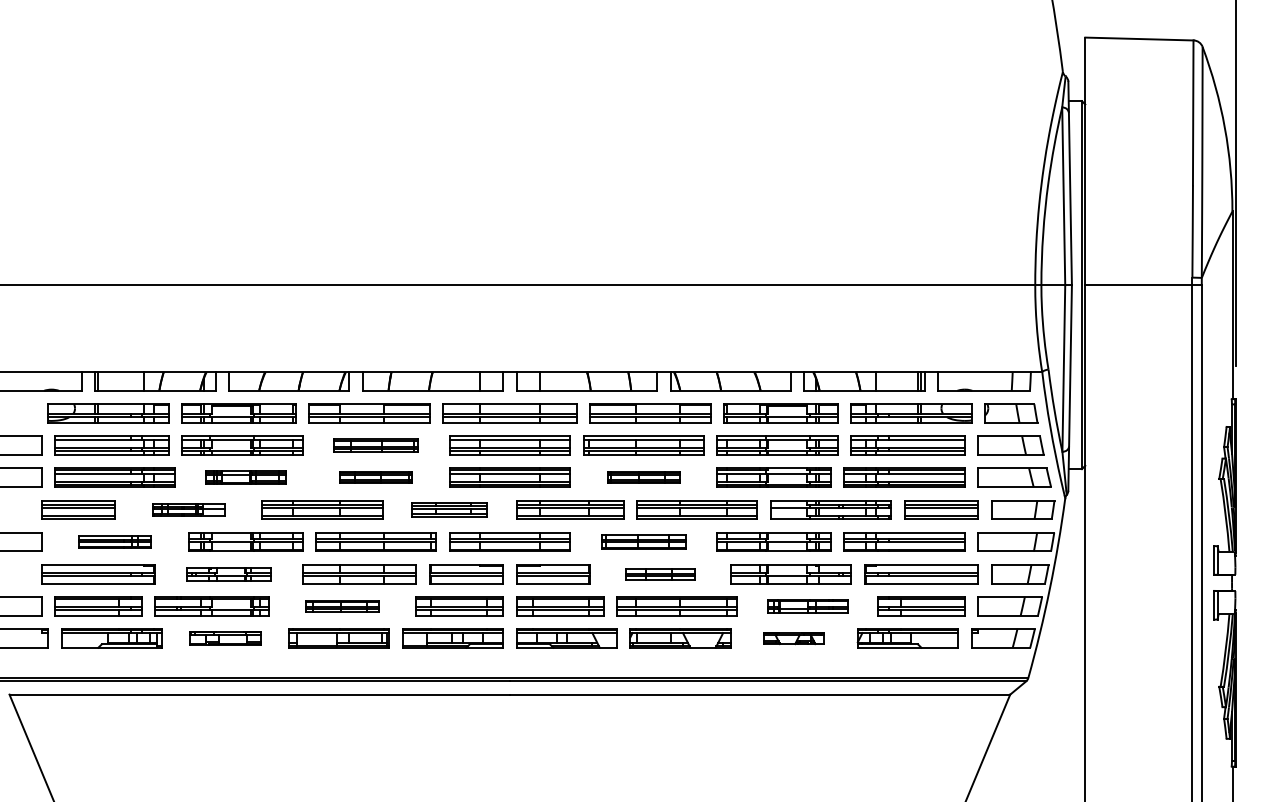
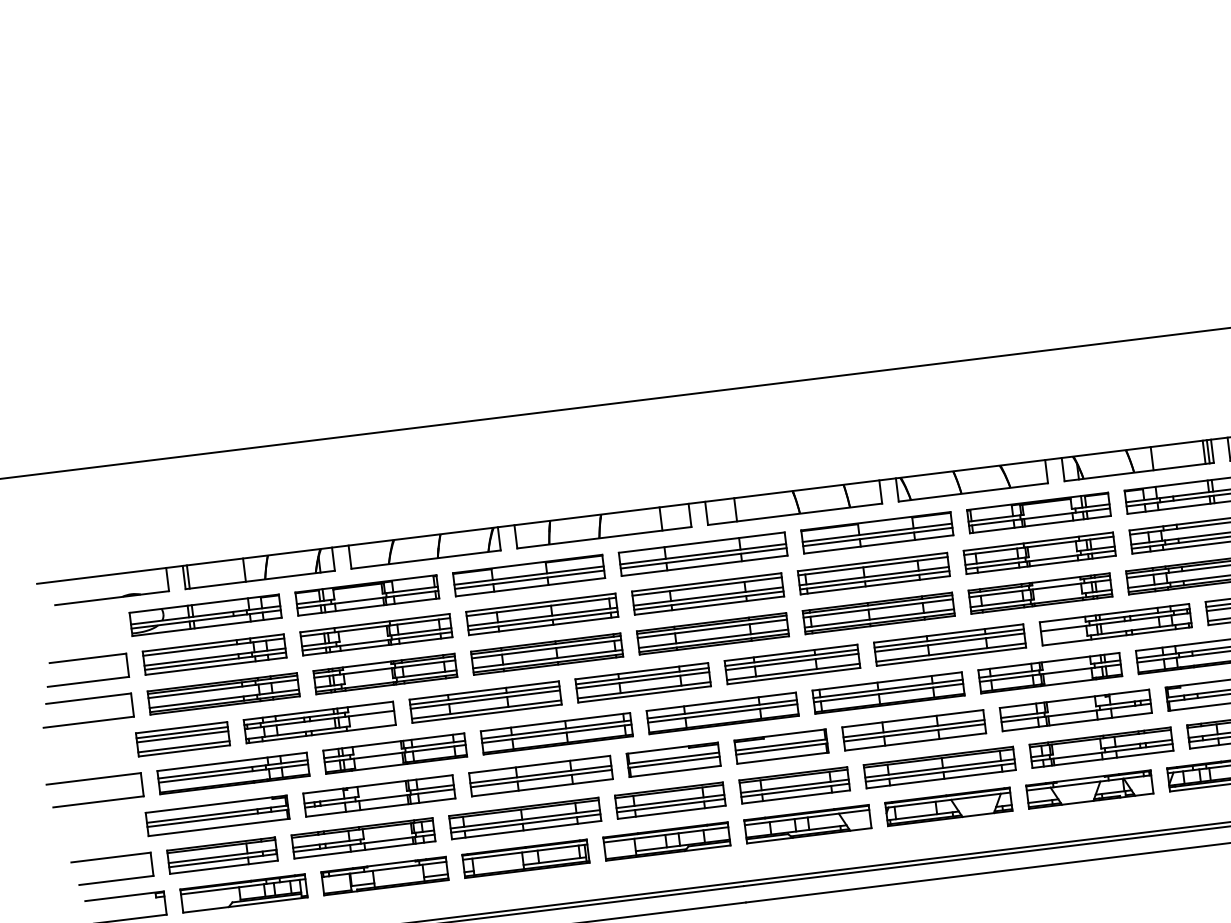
part: (375, 445) -> (541, 614), size x1.43
part: (245, 477) -> (385, 673), size x1.43
part: (375, 477) -> (546, 653), size x1.67
part: (643, 477) -> (878, 613), size x1.67
part: (188, 509) -> (319, 721), size x1.67
part: (449, 509) -> (642, 682), size x1.43
part: (114, 541) -> (232, 772), size x1.67
part: (643, 541) -> (888, 692), size x1.43
part: (228, 574) -> (378, 796), size x1.43
part: (660, 574) -> (914, 730), size x1.67
part: (342, 606) -> (525, 818), size x1.67
part: (807, 606) -> (1101, 748), size x1.43
part: (225, 638) -> (384, 876), size x1.43
part: (793, 638) -> (1088, 789), size x1.67

